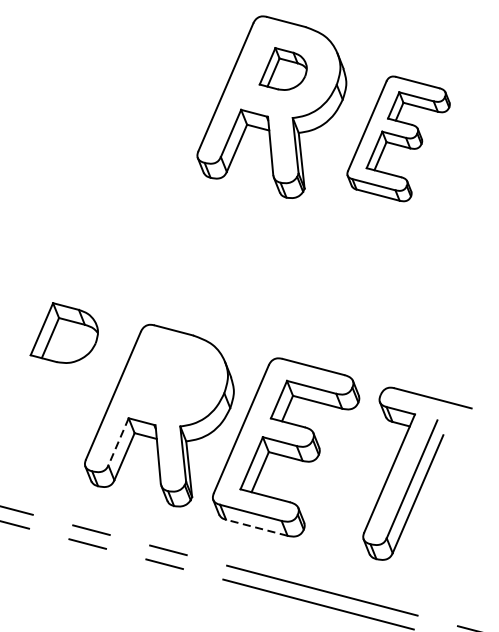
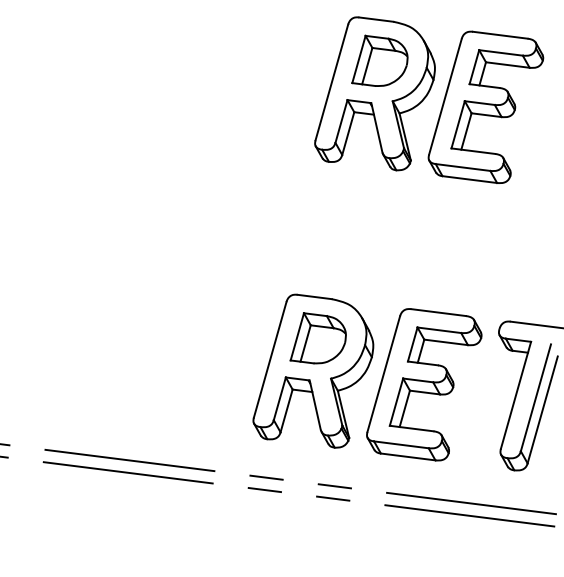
part: (283, 69) -> (379, 60), size x1.43
part: (398, 137) -> (485, 106), size x1.43
part: (64, 334) -> (317, 338), moved
line: (118, 442) -> (279, 399), dashed -> solid
line: (257, 527) -> (408, 456), dashed -> solid

